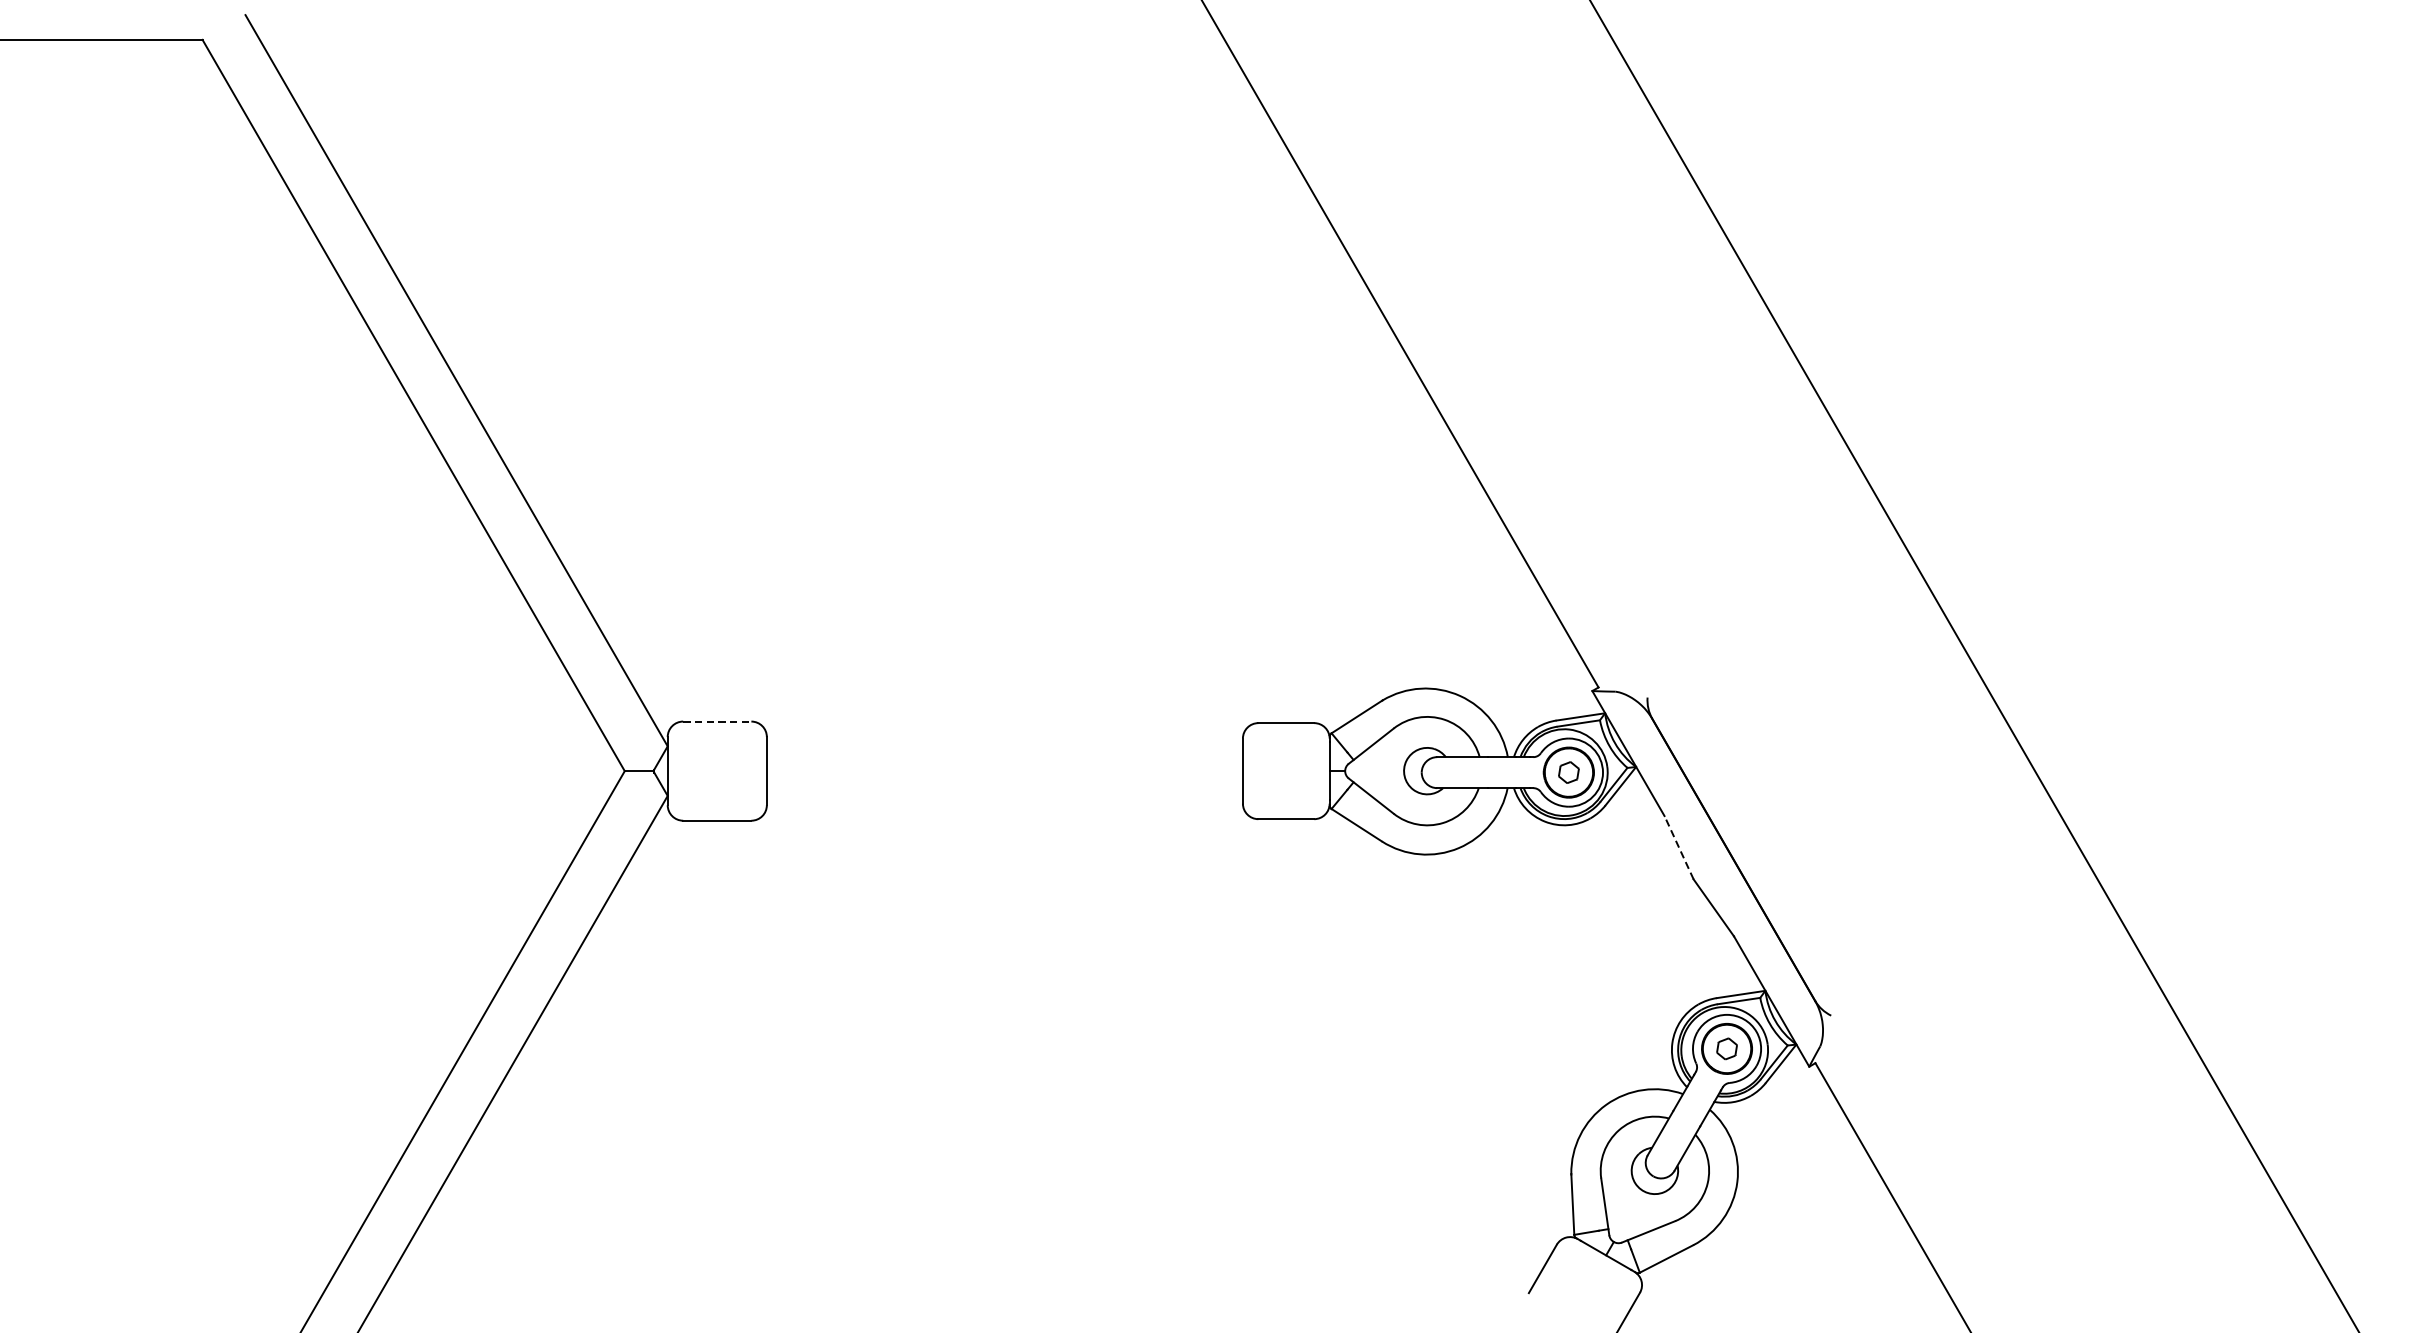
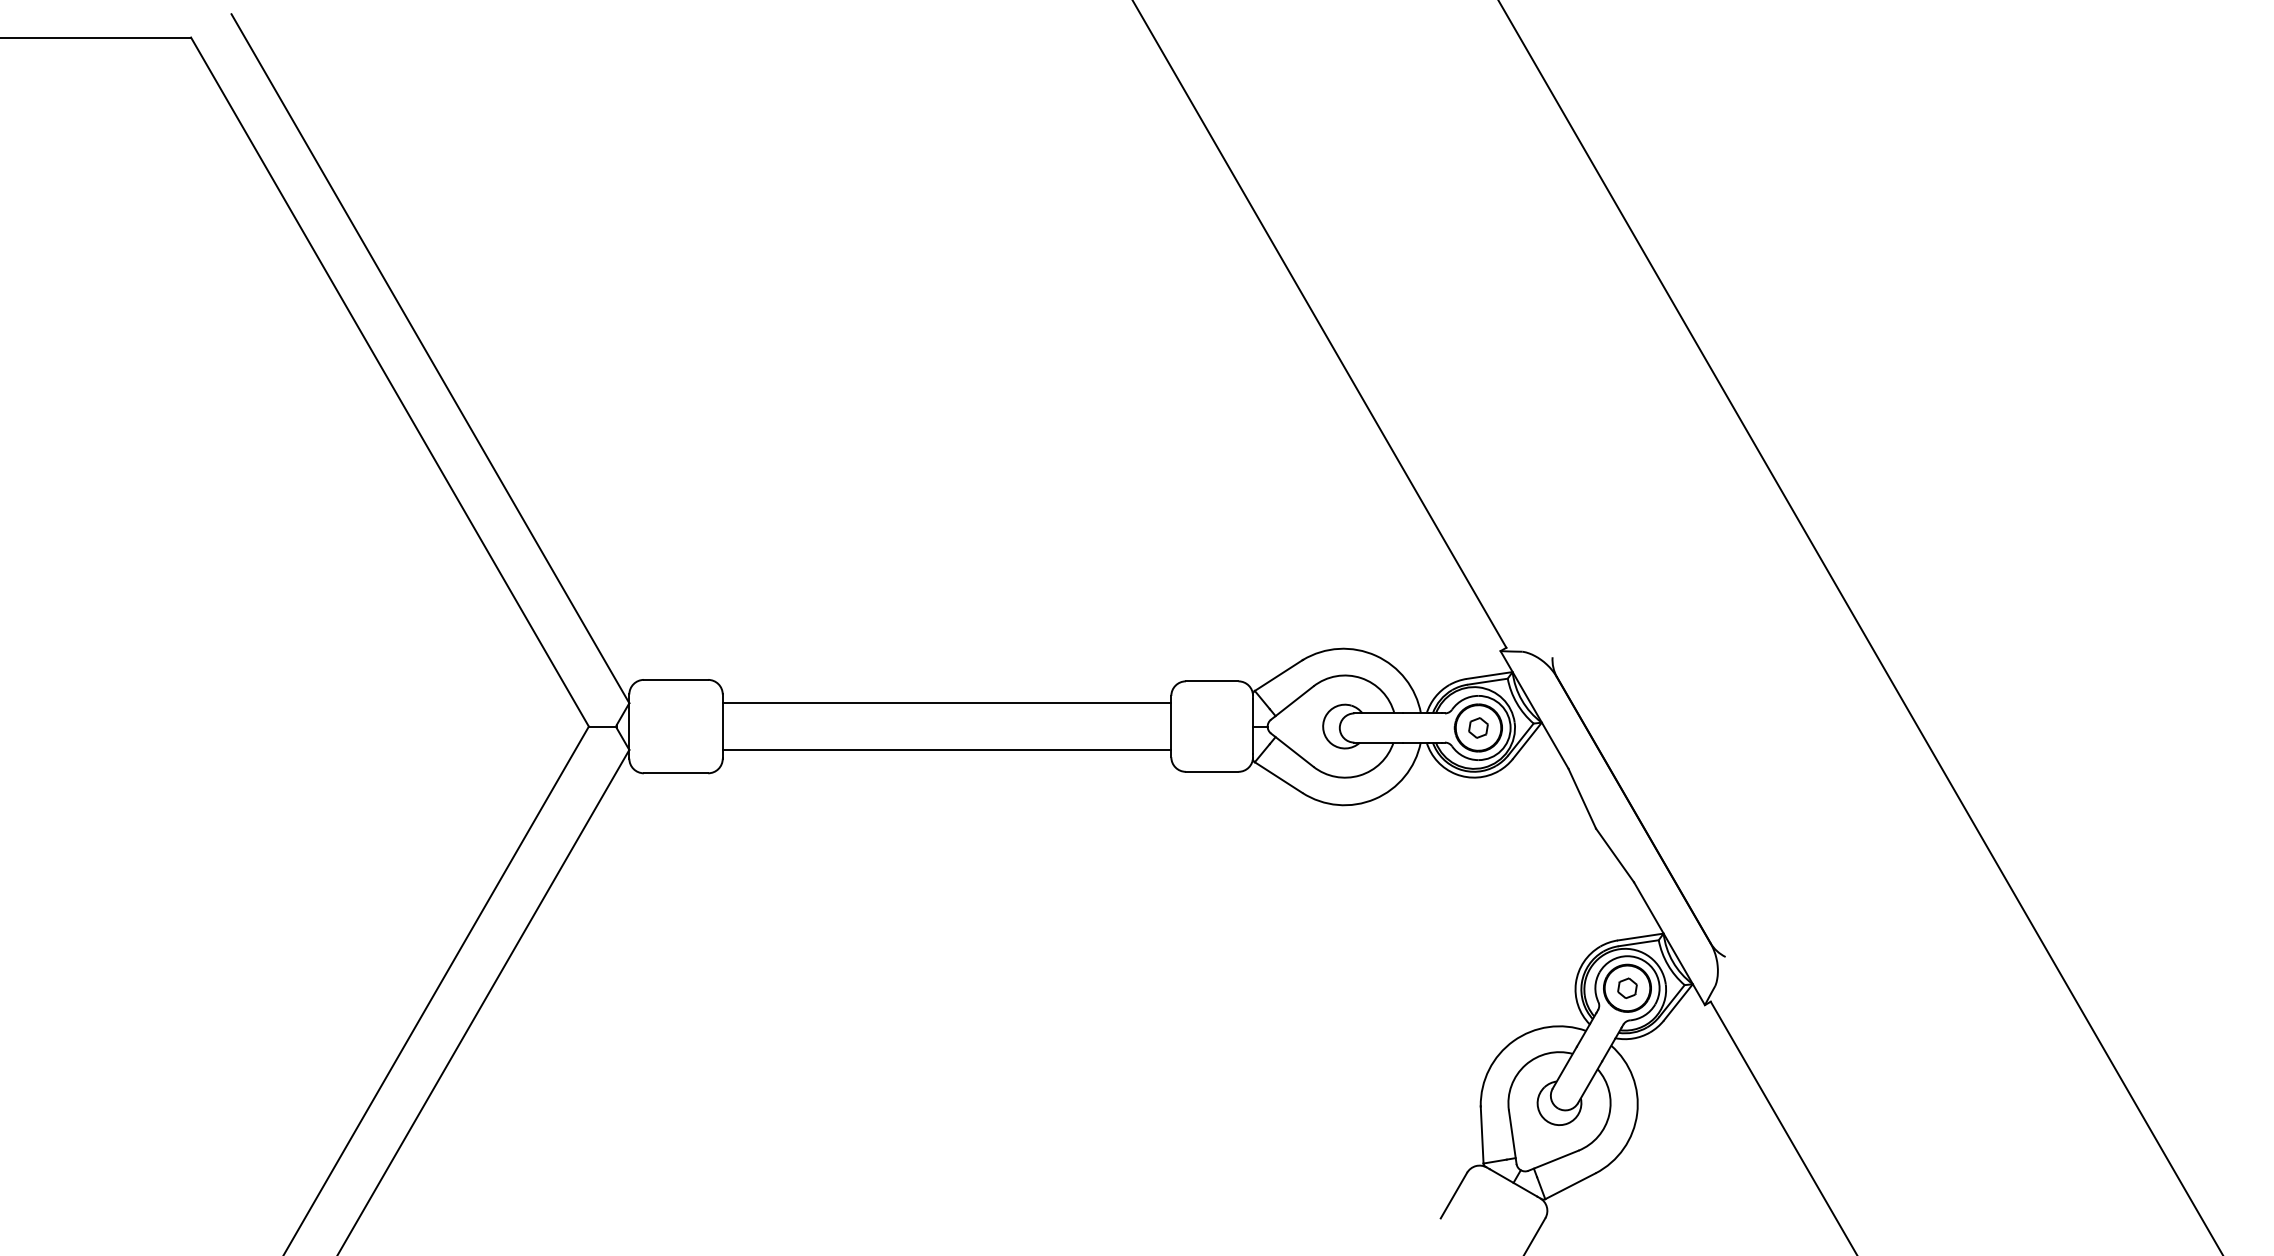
line: (717, 721) -> (676, 679), dashed -> solid
line: (1004, 746) -> (946, 703), added
line: (1004, 795) -> (946, 749), added
line: (1679, 847) -> (1582, 798), dashed -> solid

